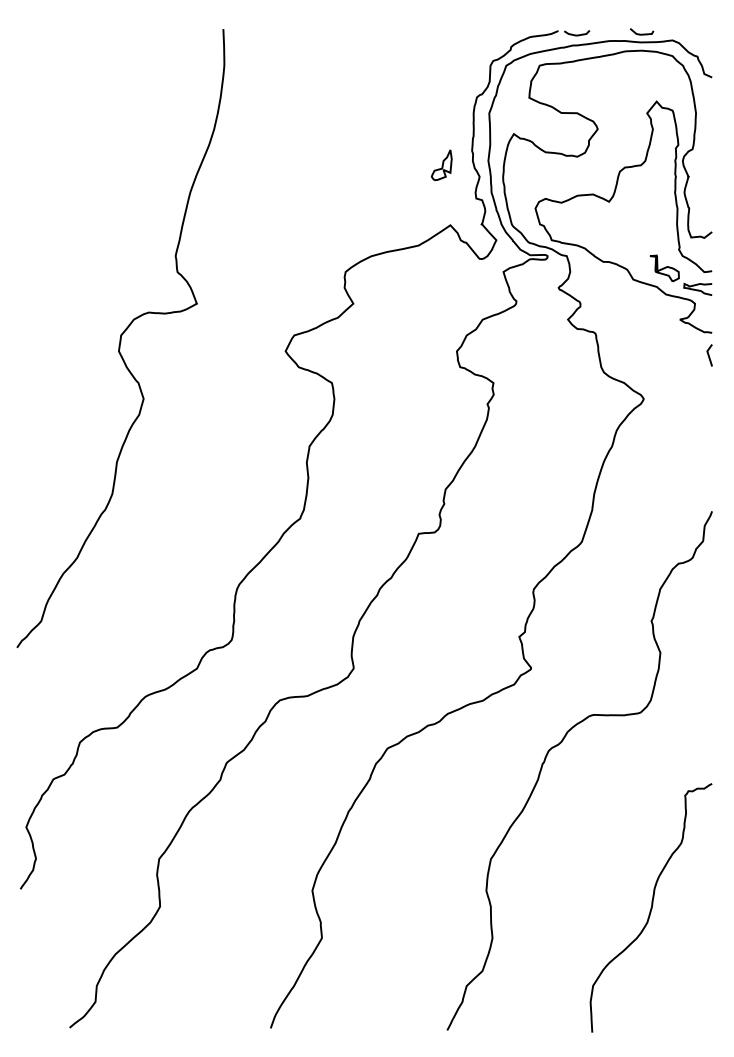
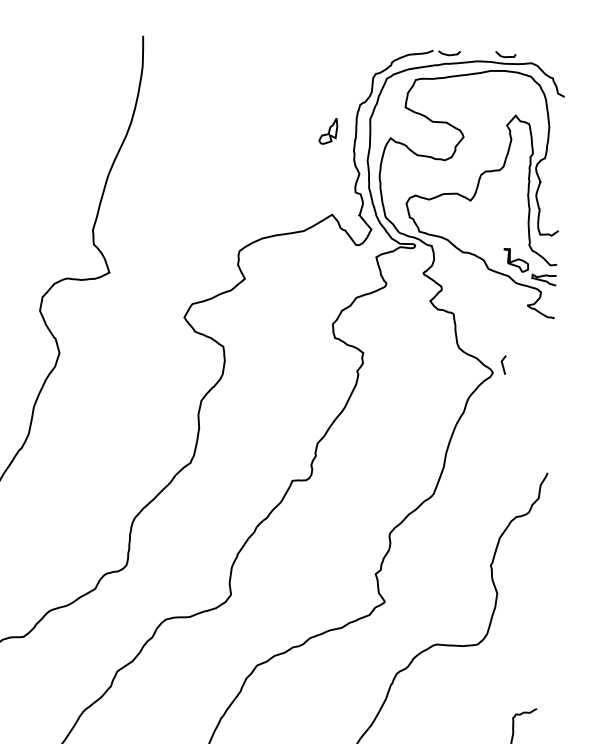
part: (441, 165) -> (328, 131), moved
line: (709, 355) -> (503, 365), moved

